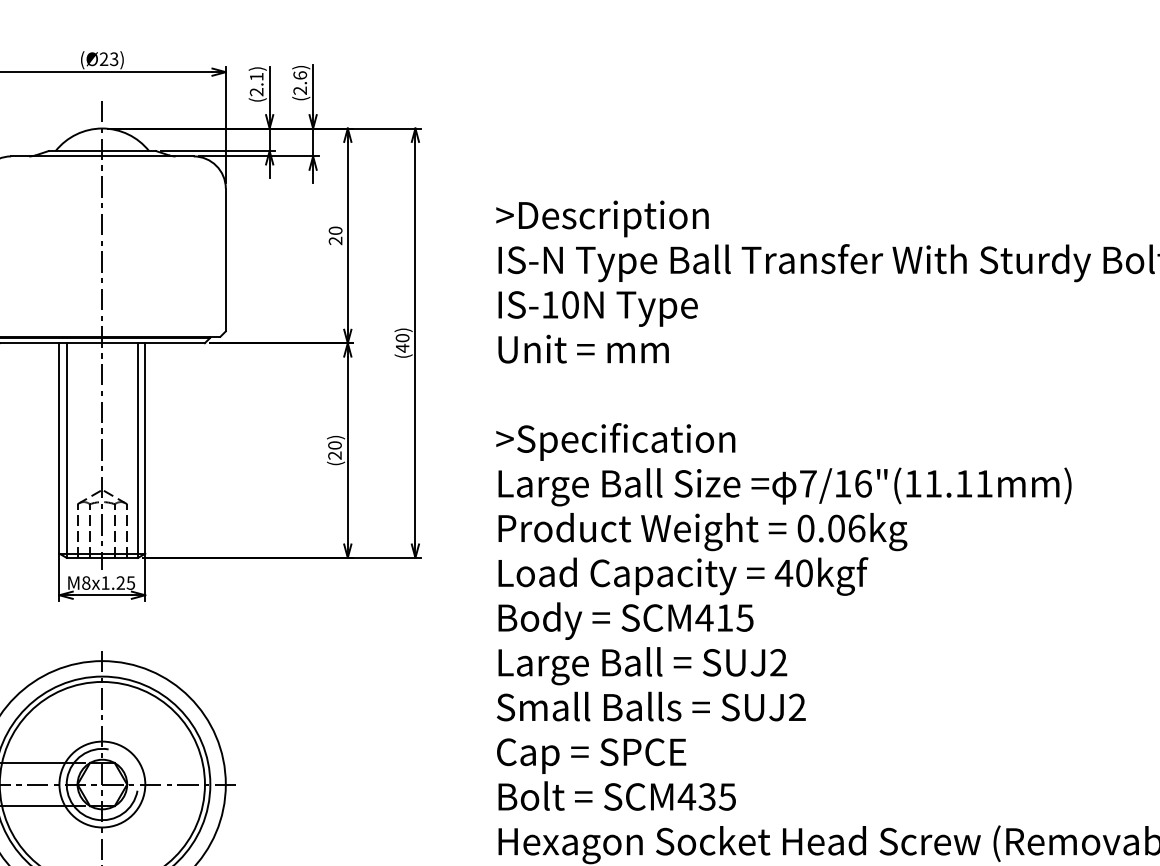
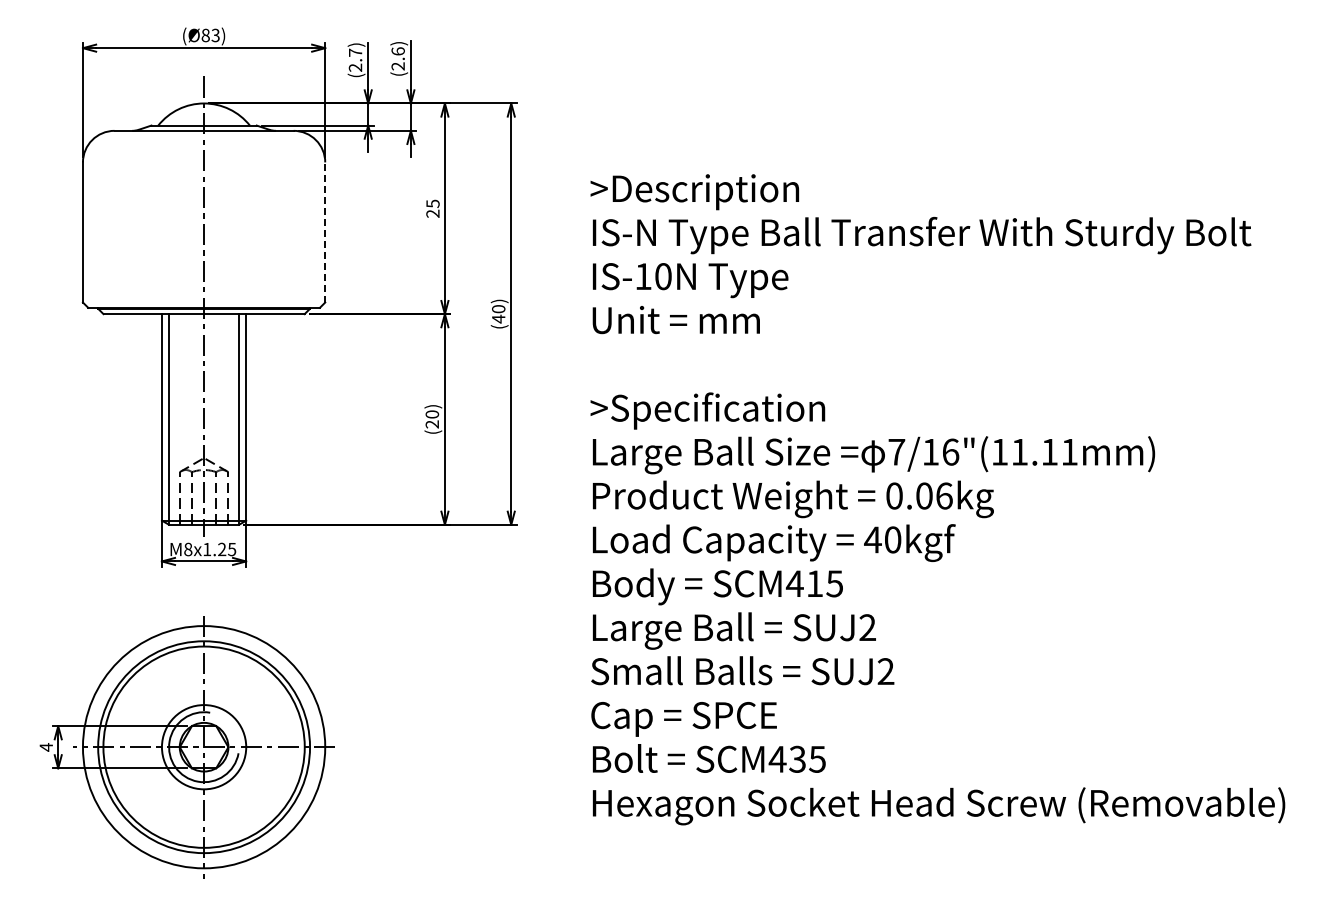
text: (103, 59) -> (205, 35), (Ø23) -> (Ø83)
text: (256, 76) -> (355, 52), (2.1) -> (2.7)
text: (335, 230) -> (432, 203), 20 -> 25
line: (226, 260) -> (325, 232), solid -> dashed

